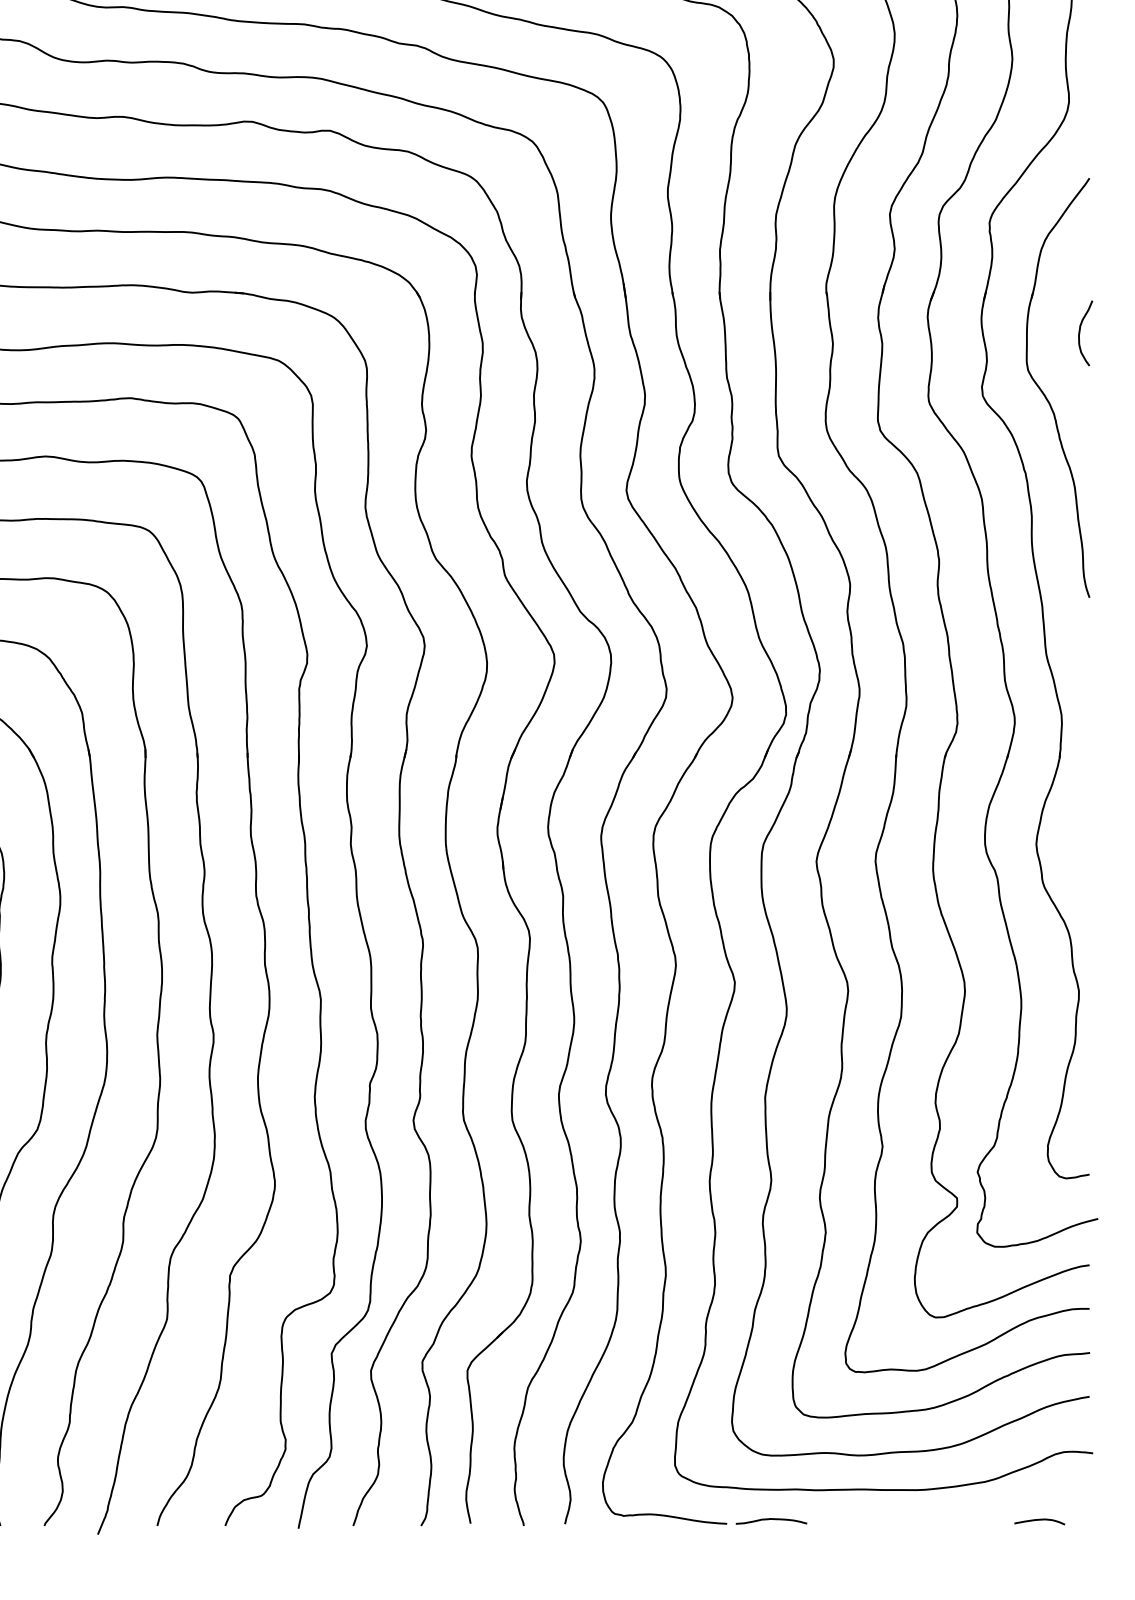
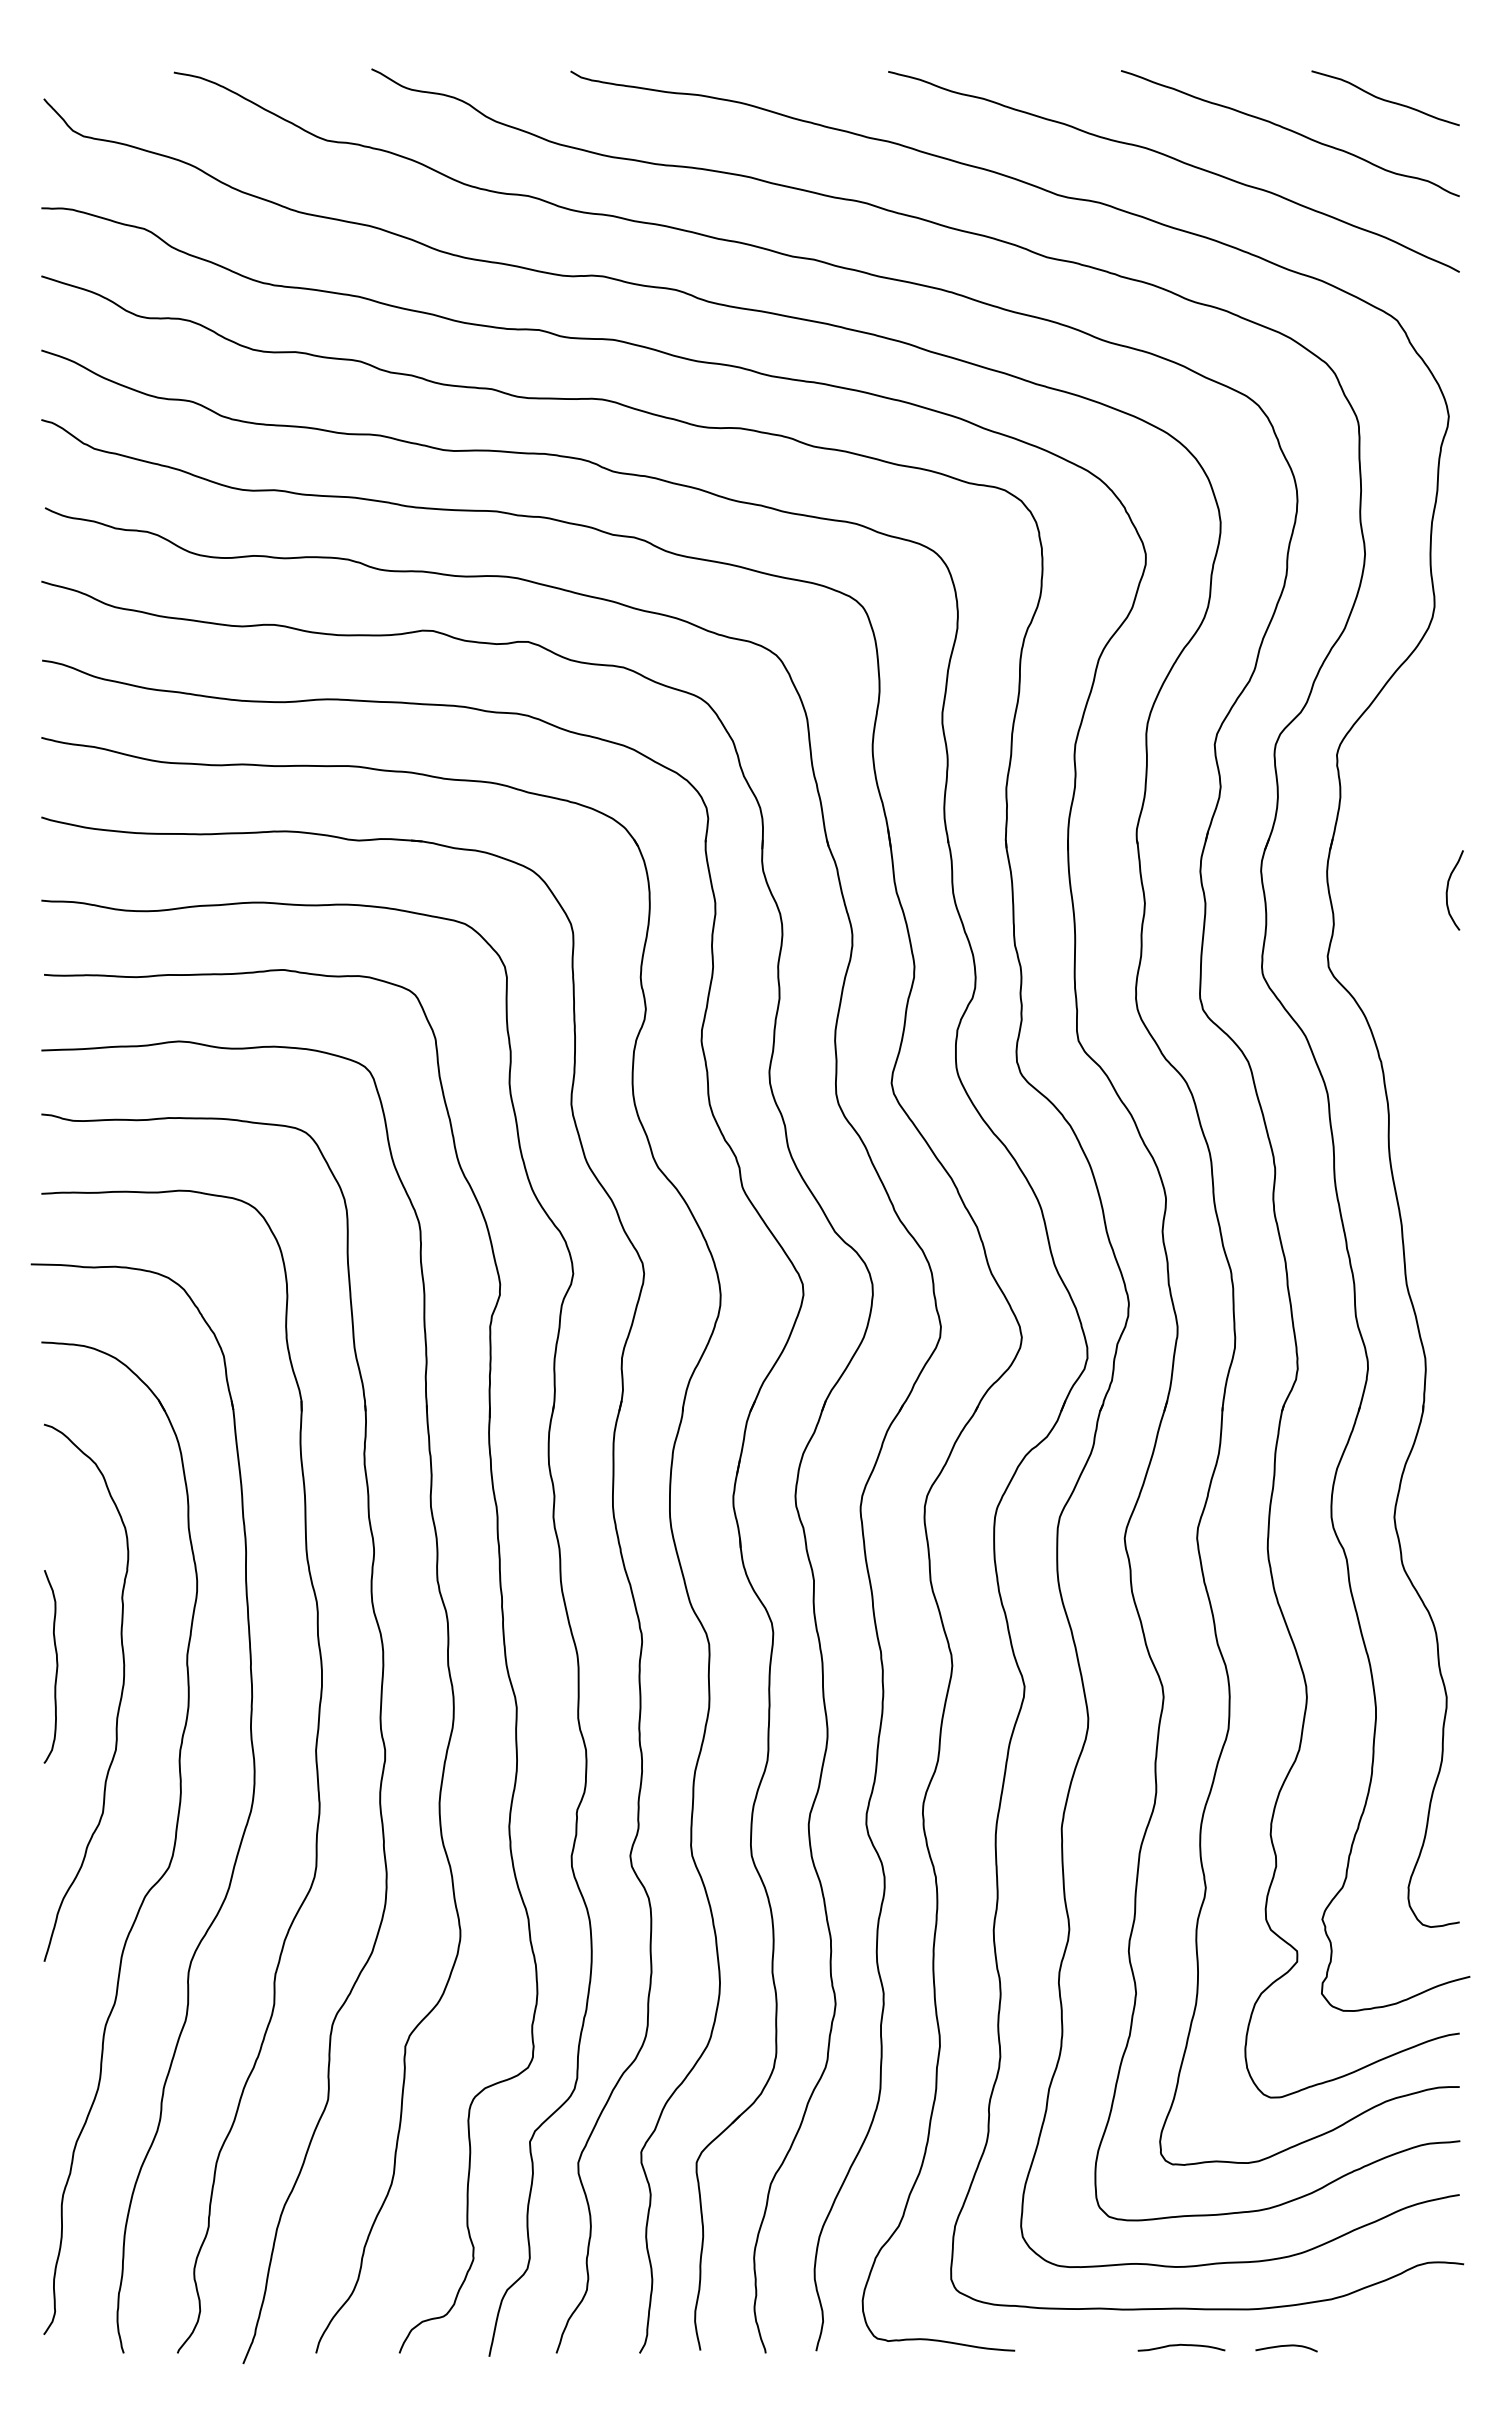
part: (1046, 396) -> (1406, 967), removed
curve: (771, 1519) -> (1181, 2345), moved
curve: (1039, 1520) -> (1286, 2346), moved

